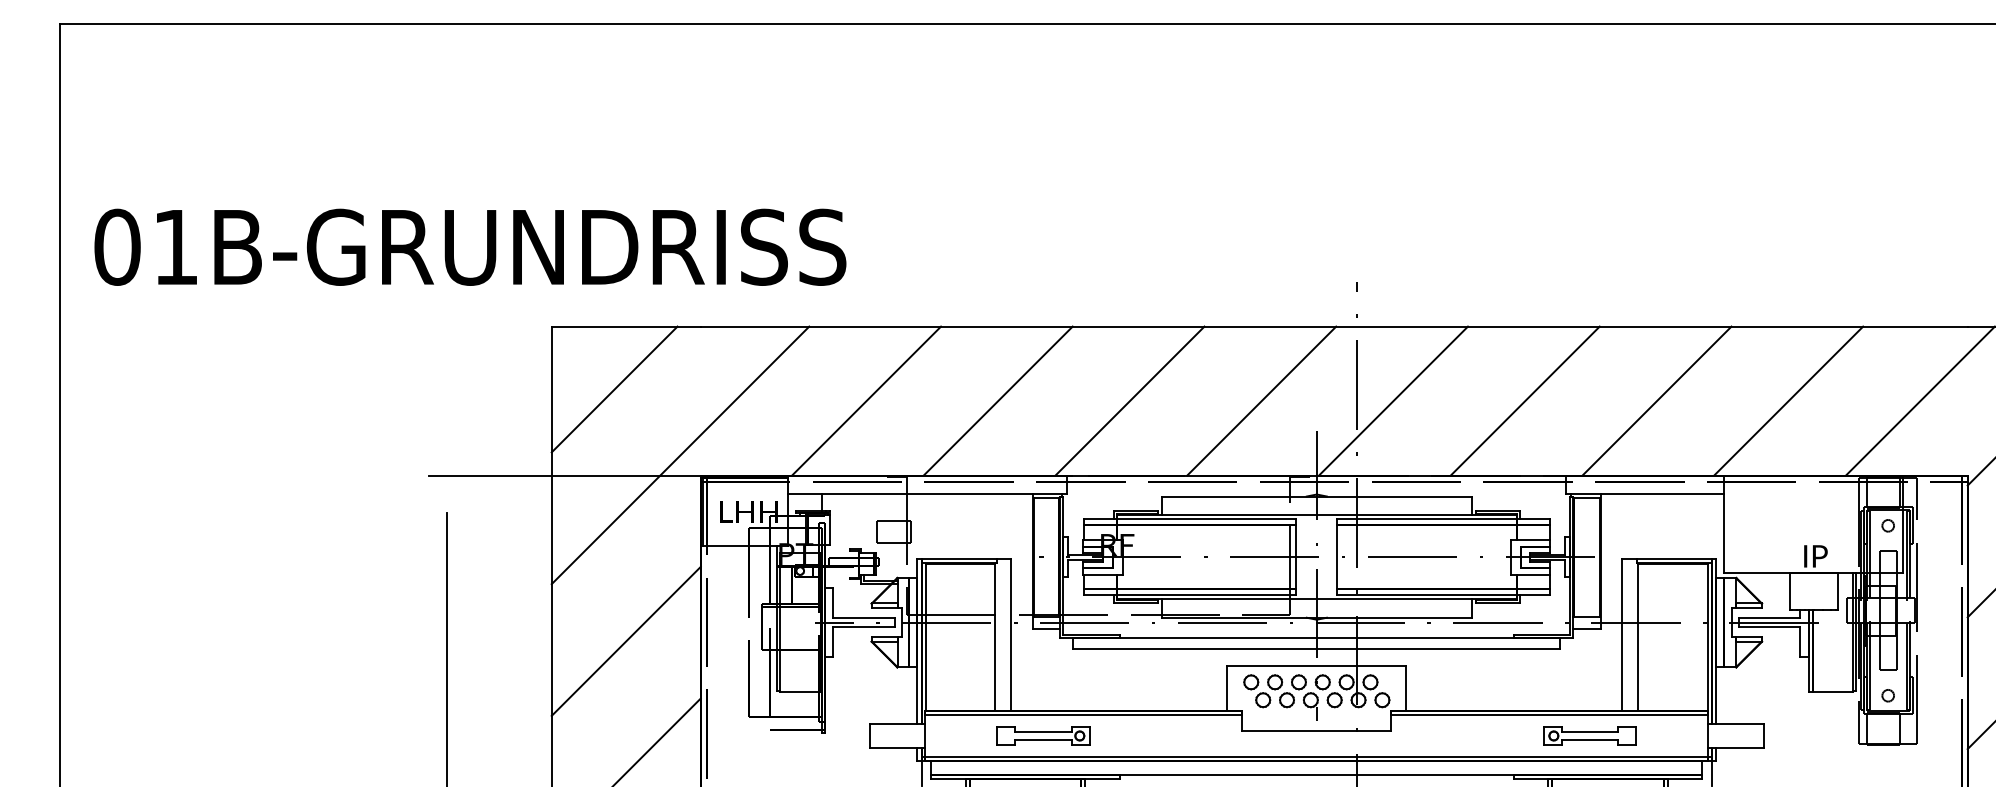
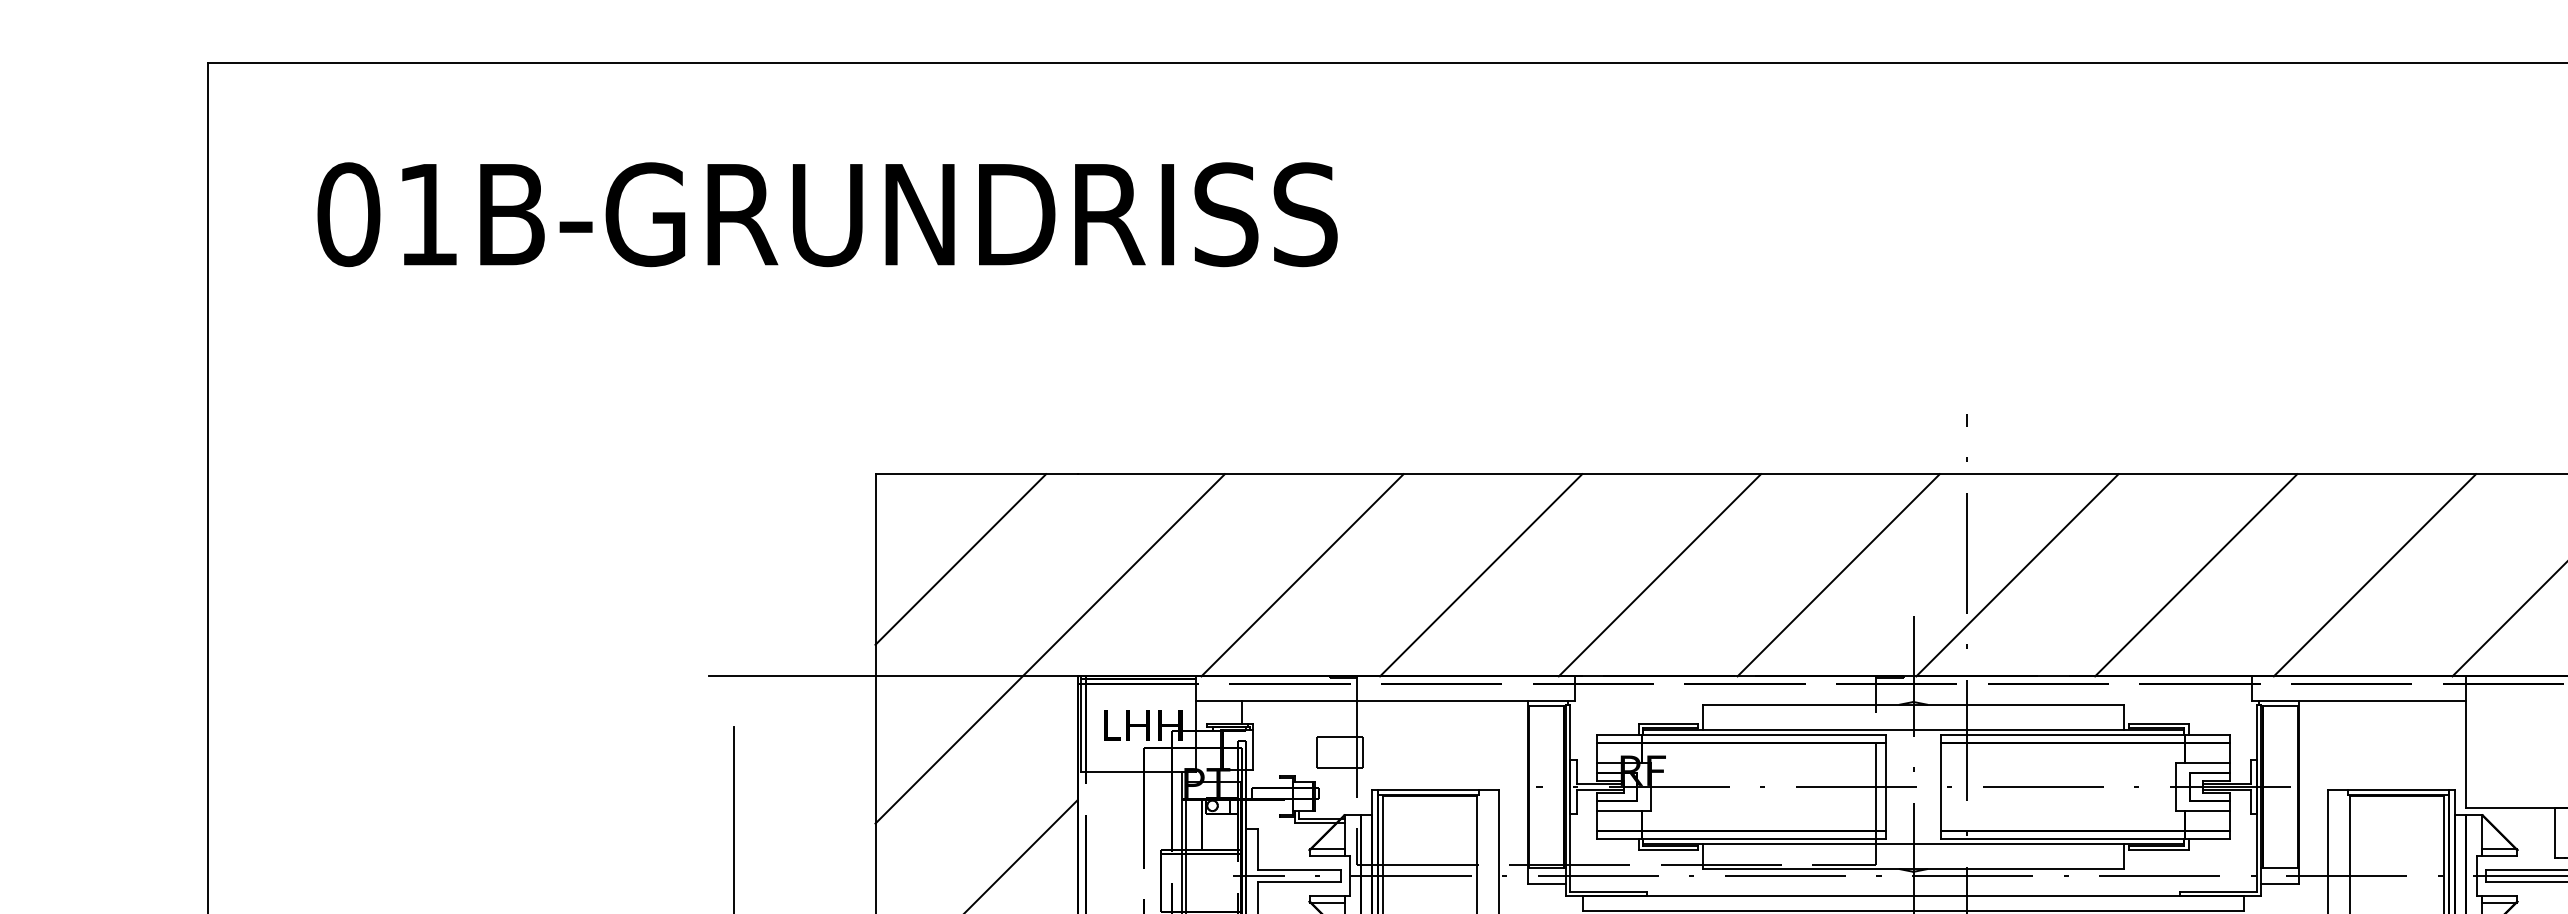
text: (470, 246) -> (827, 213), moved

